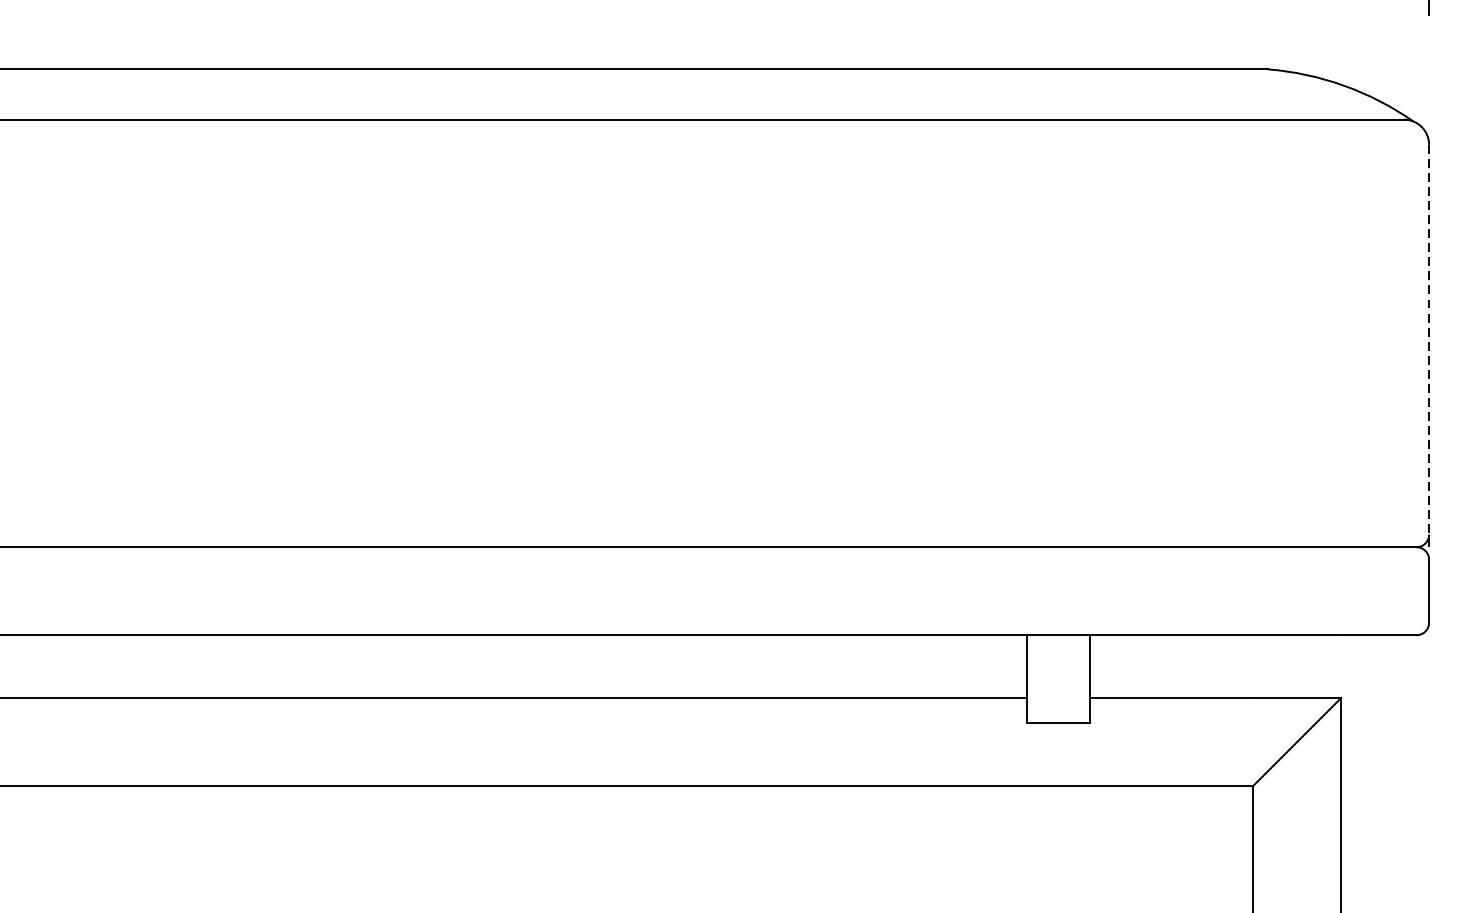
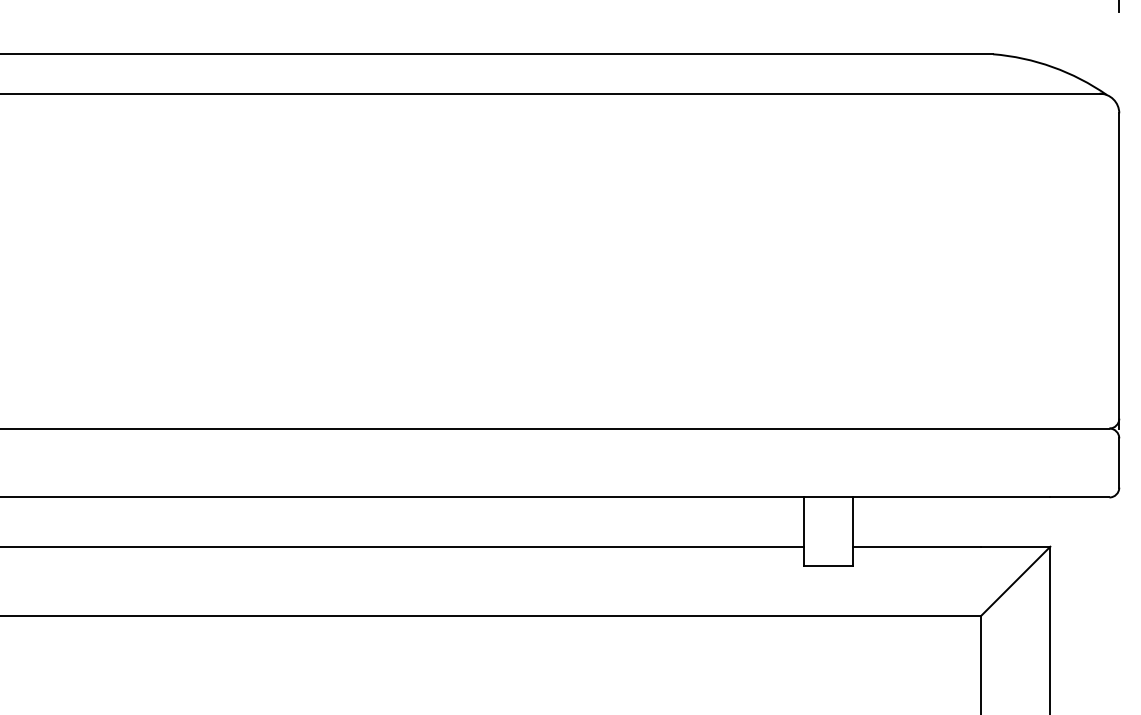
line: (1429, 345) -> (1119, 270), dashed -> solid

